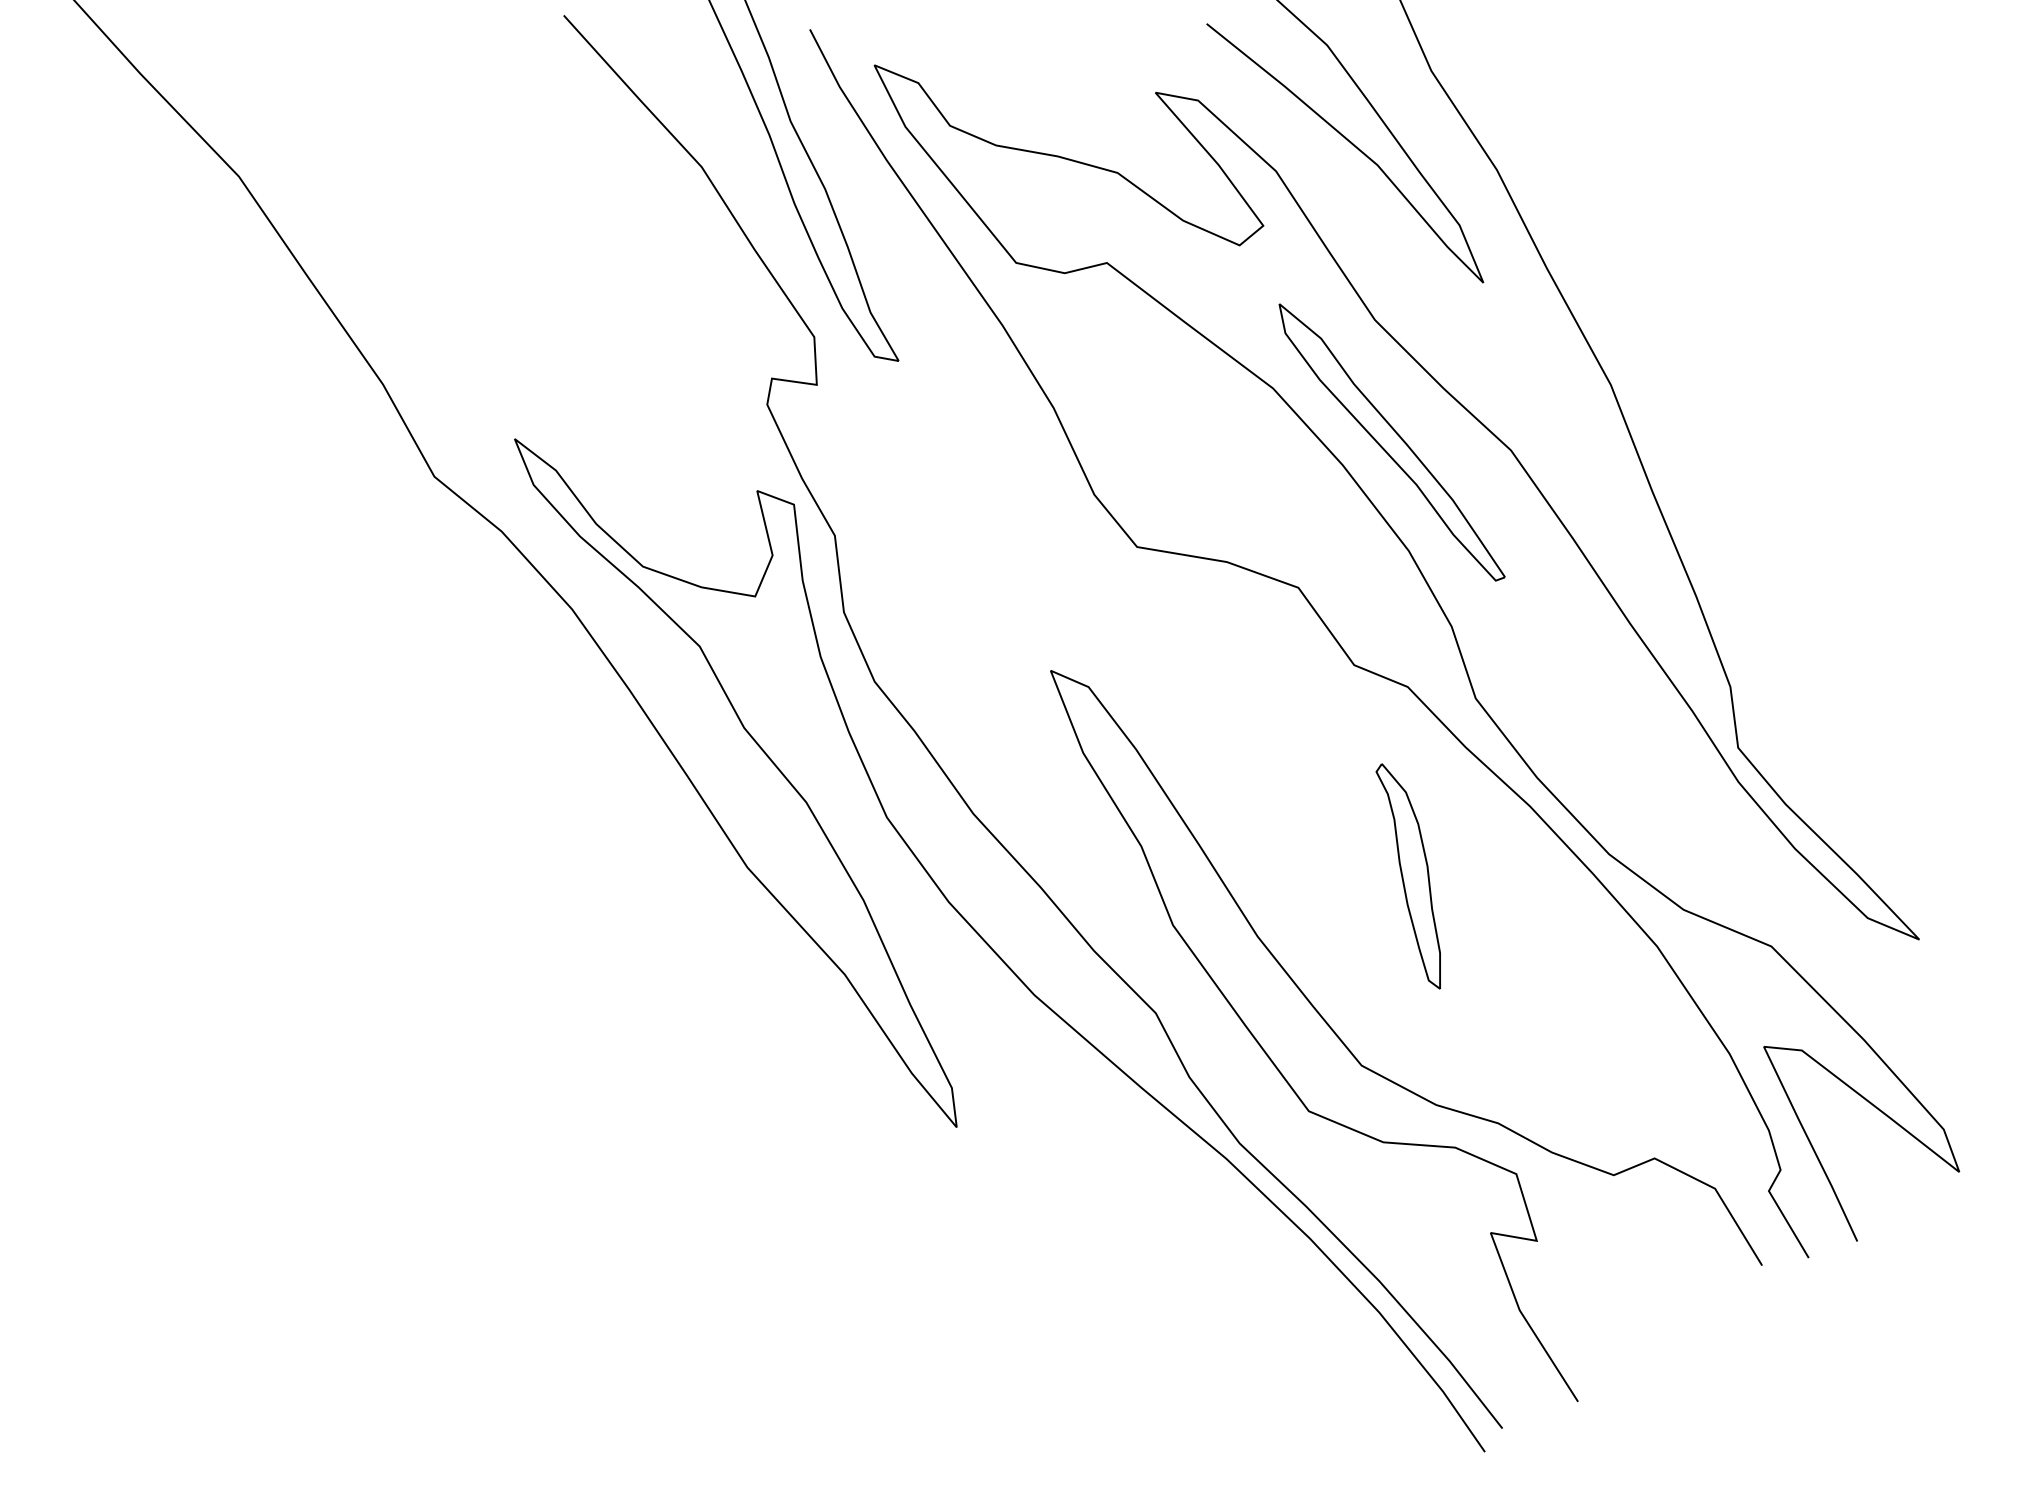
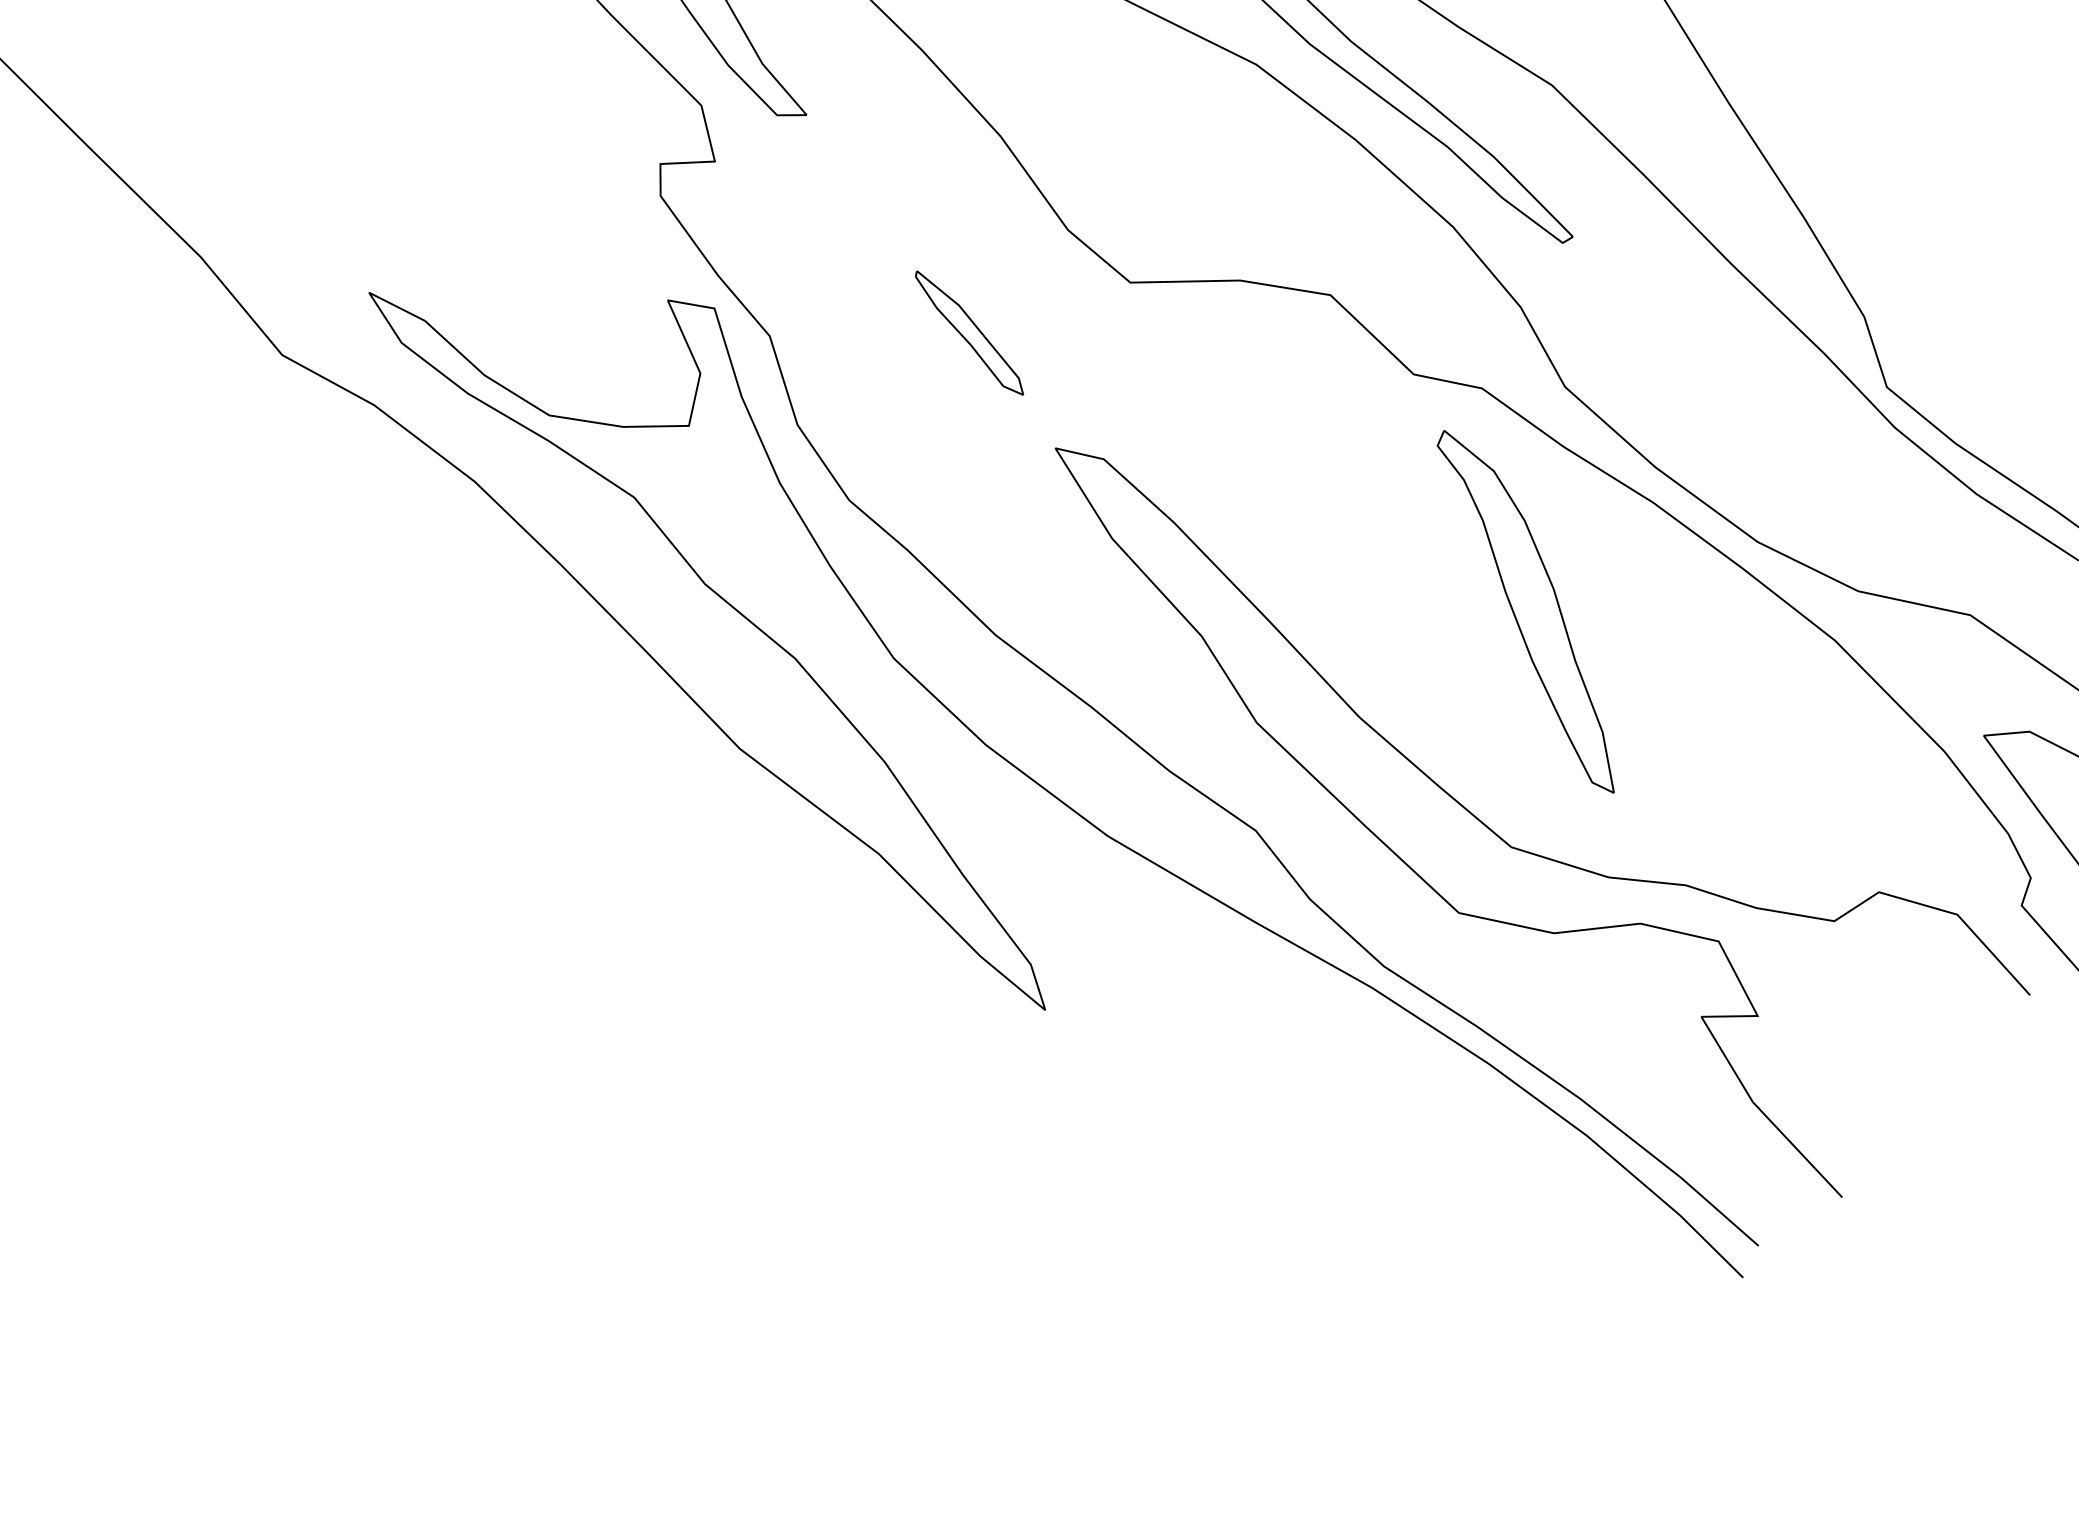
part: (997, 563) -> (968, 333), added
part: (1408, 876) -> (1524, 612), size x1.43

